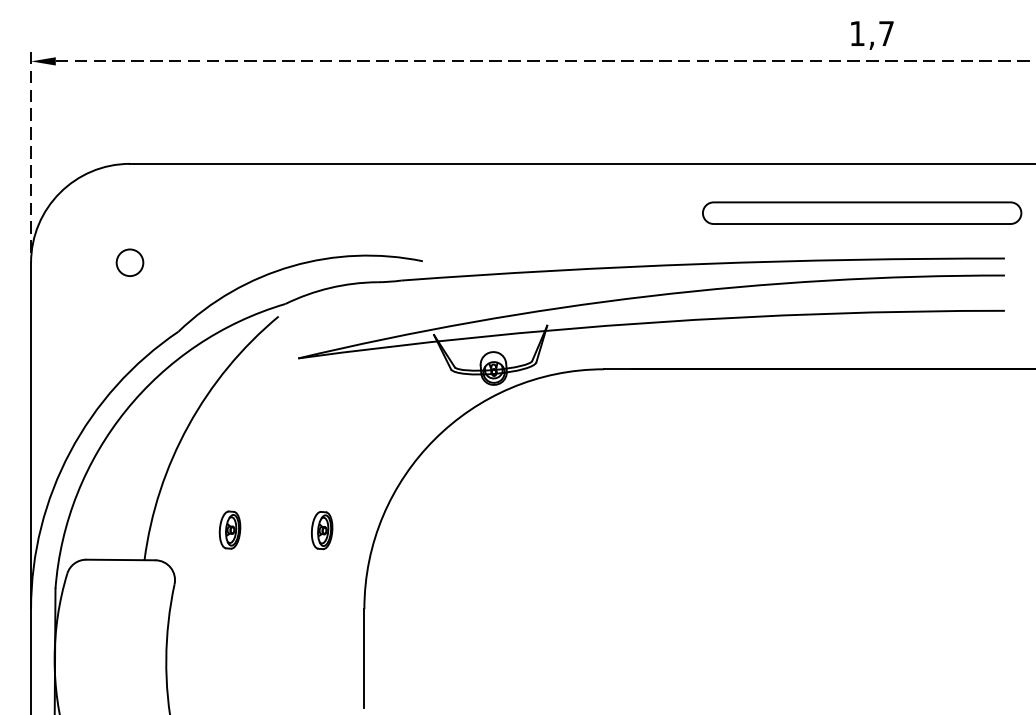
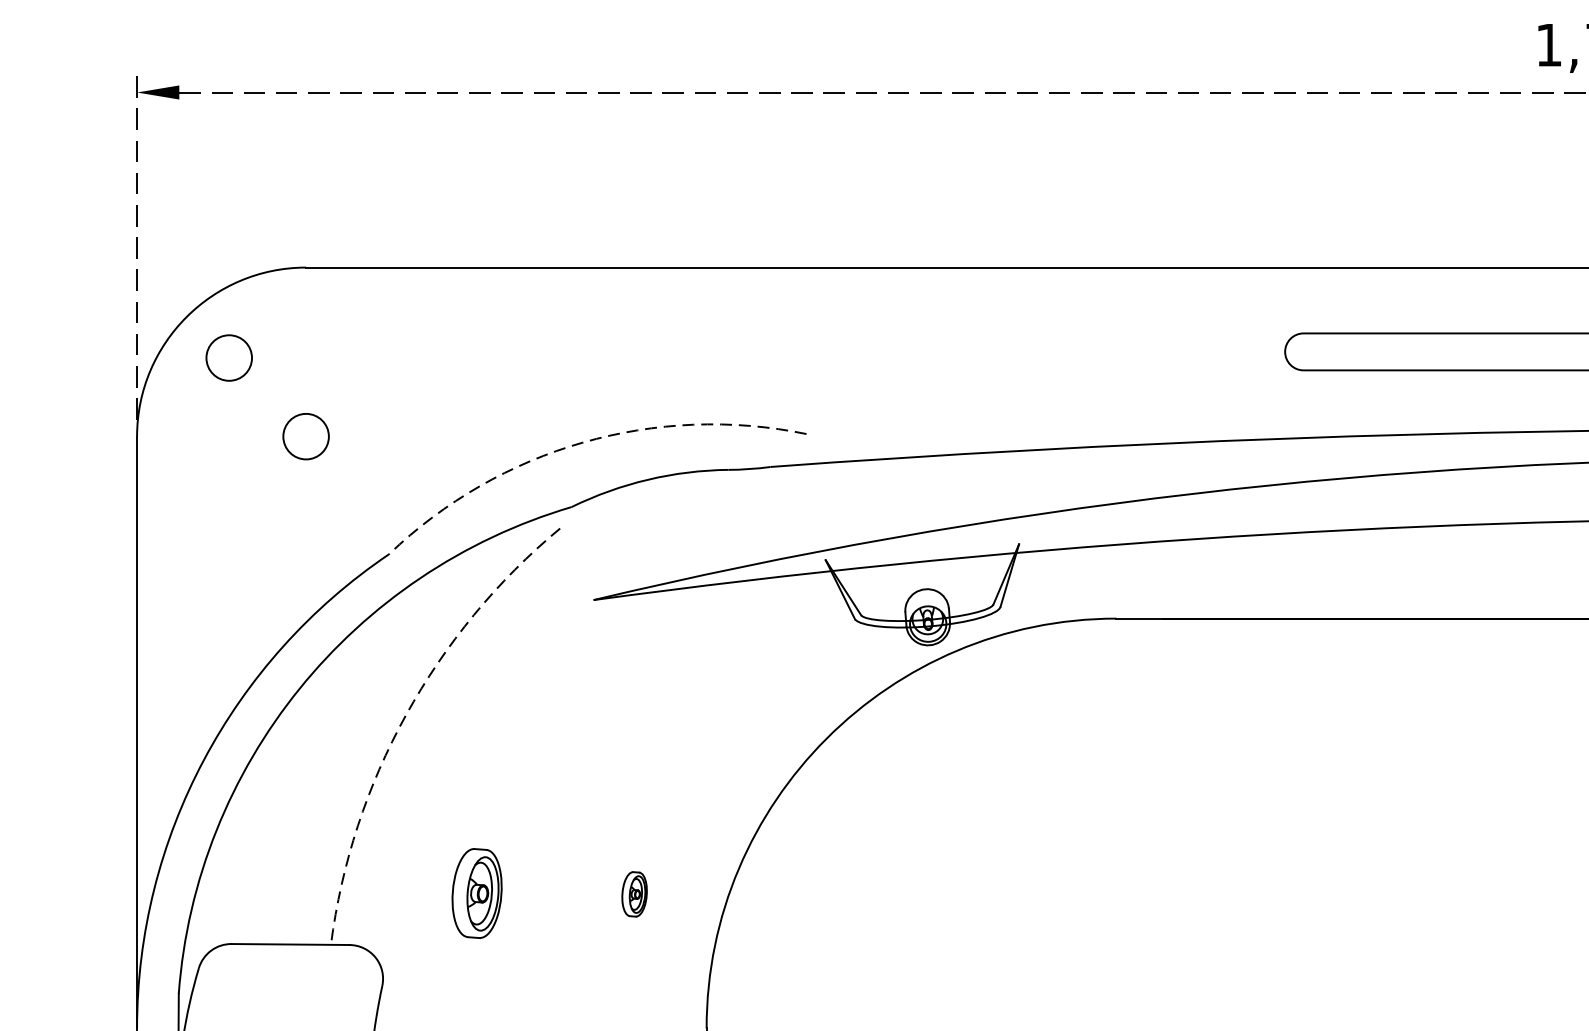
circle: (84, 216) -> (228, 357), added
arc: (291, 266) -> (582, 442), solid -> dashed
arc: (188, 425) -> (406, 714), solid -> dashed
part: (229, 529) -> (476, 892), size x1.4
part: (322, 530) -> (635, 894), size x0.7

